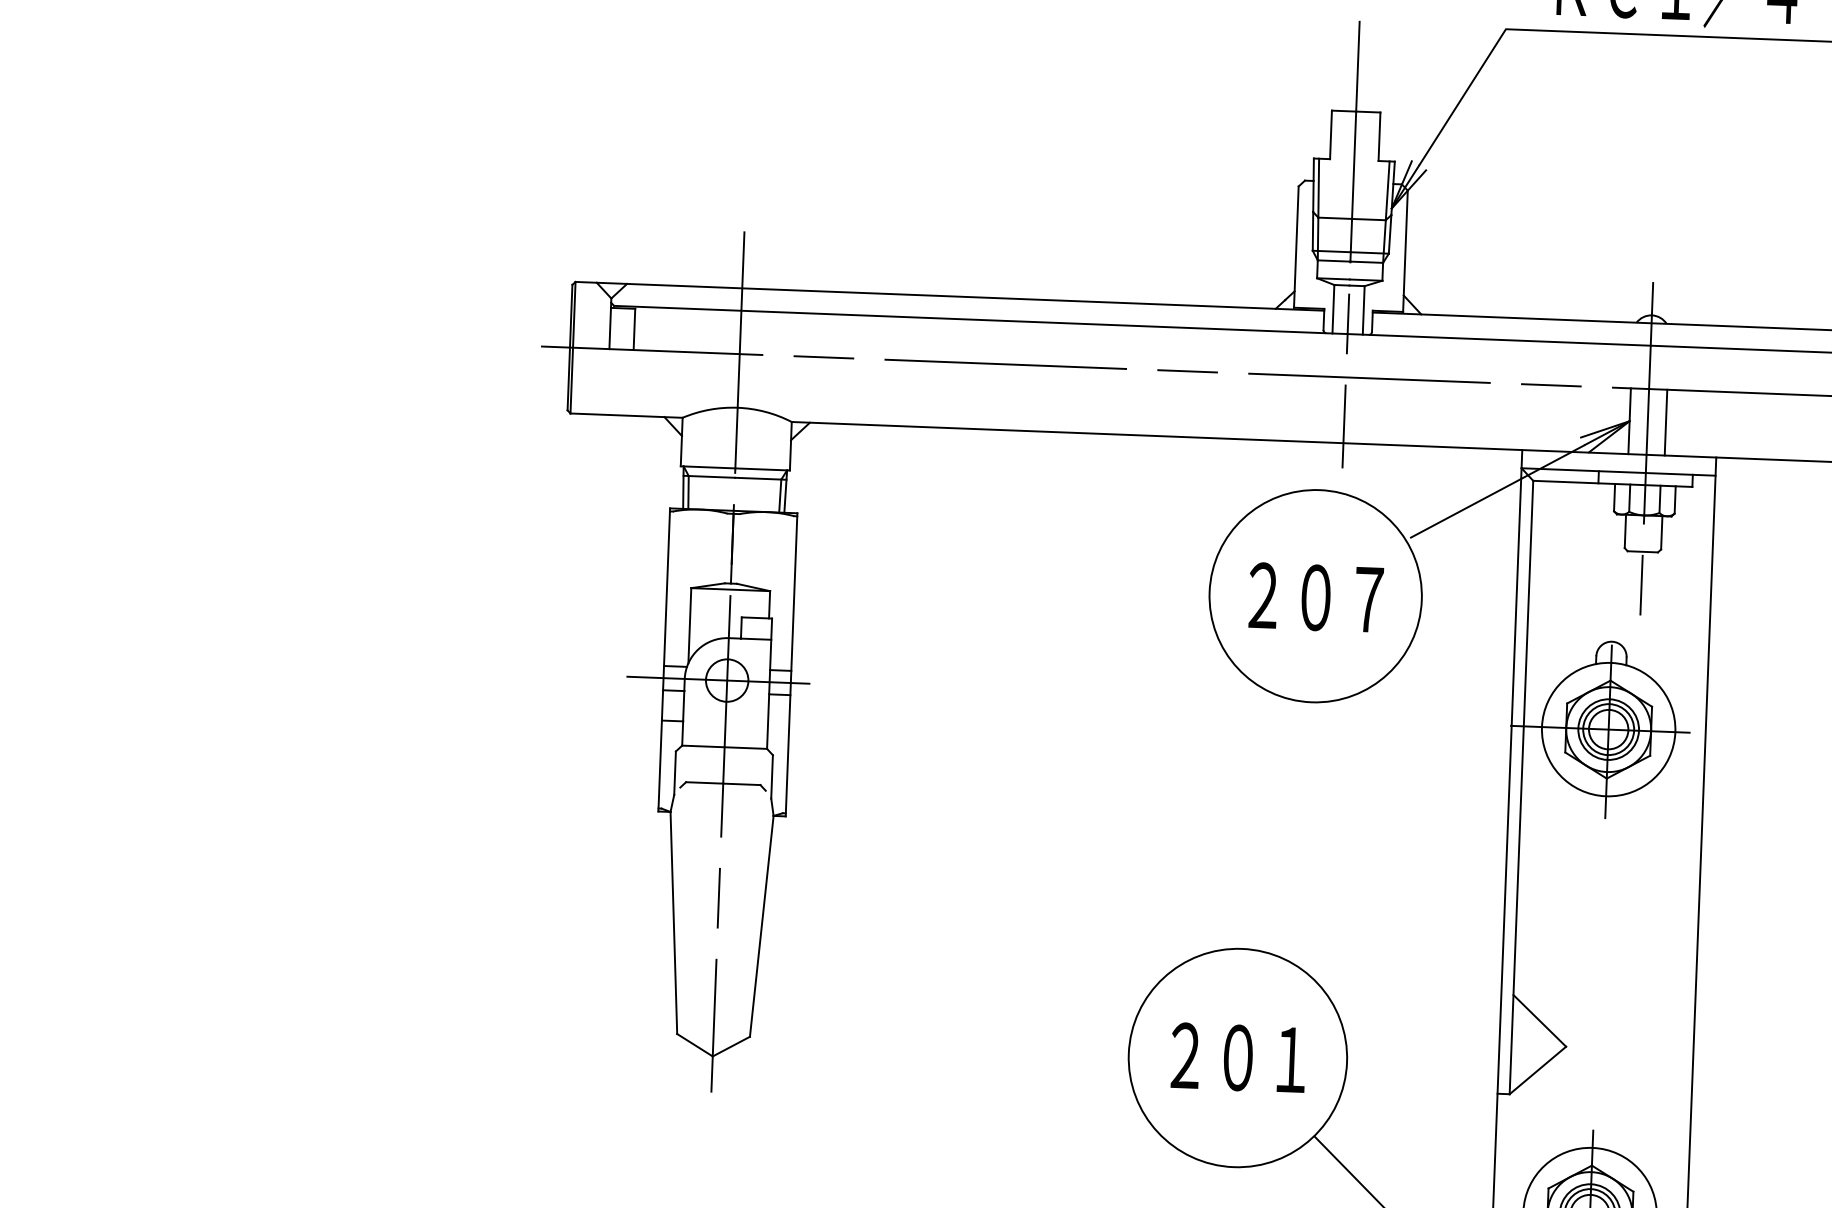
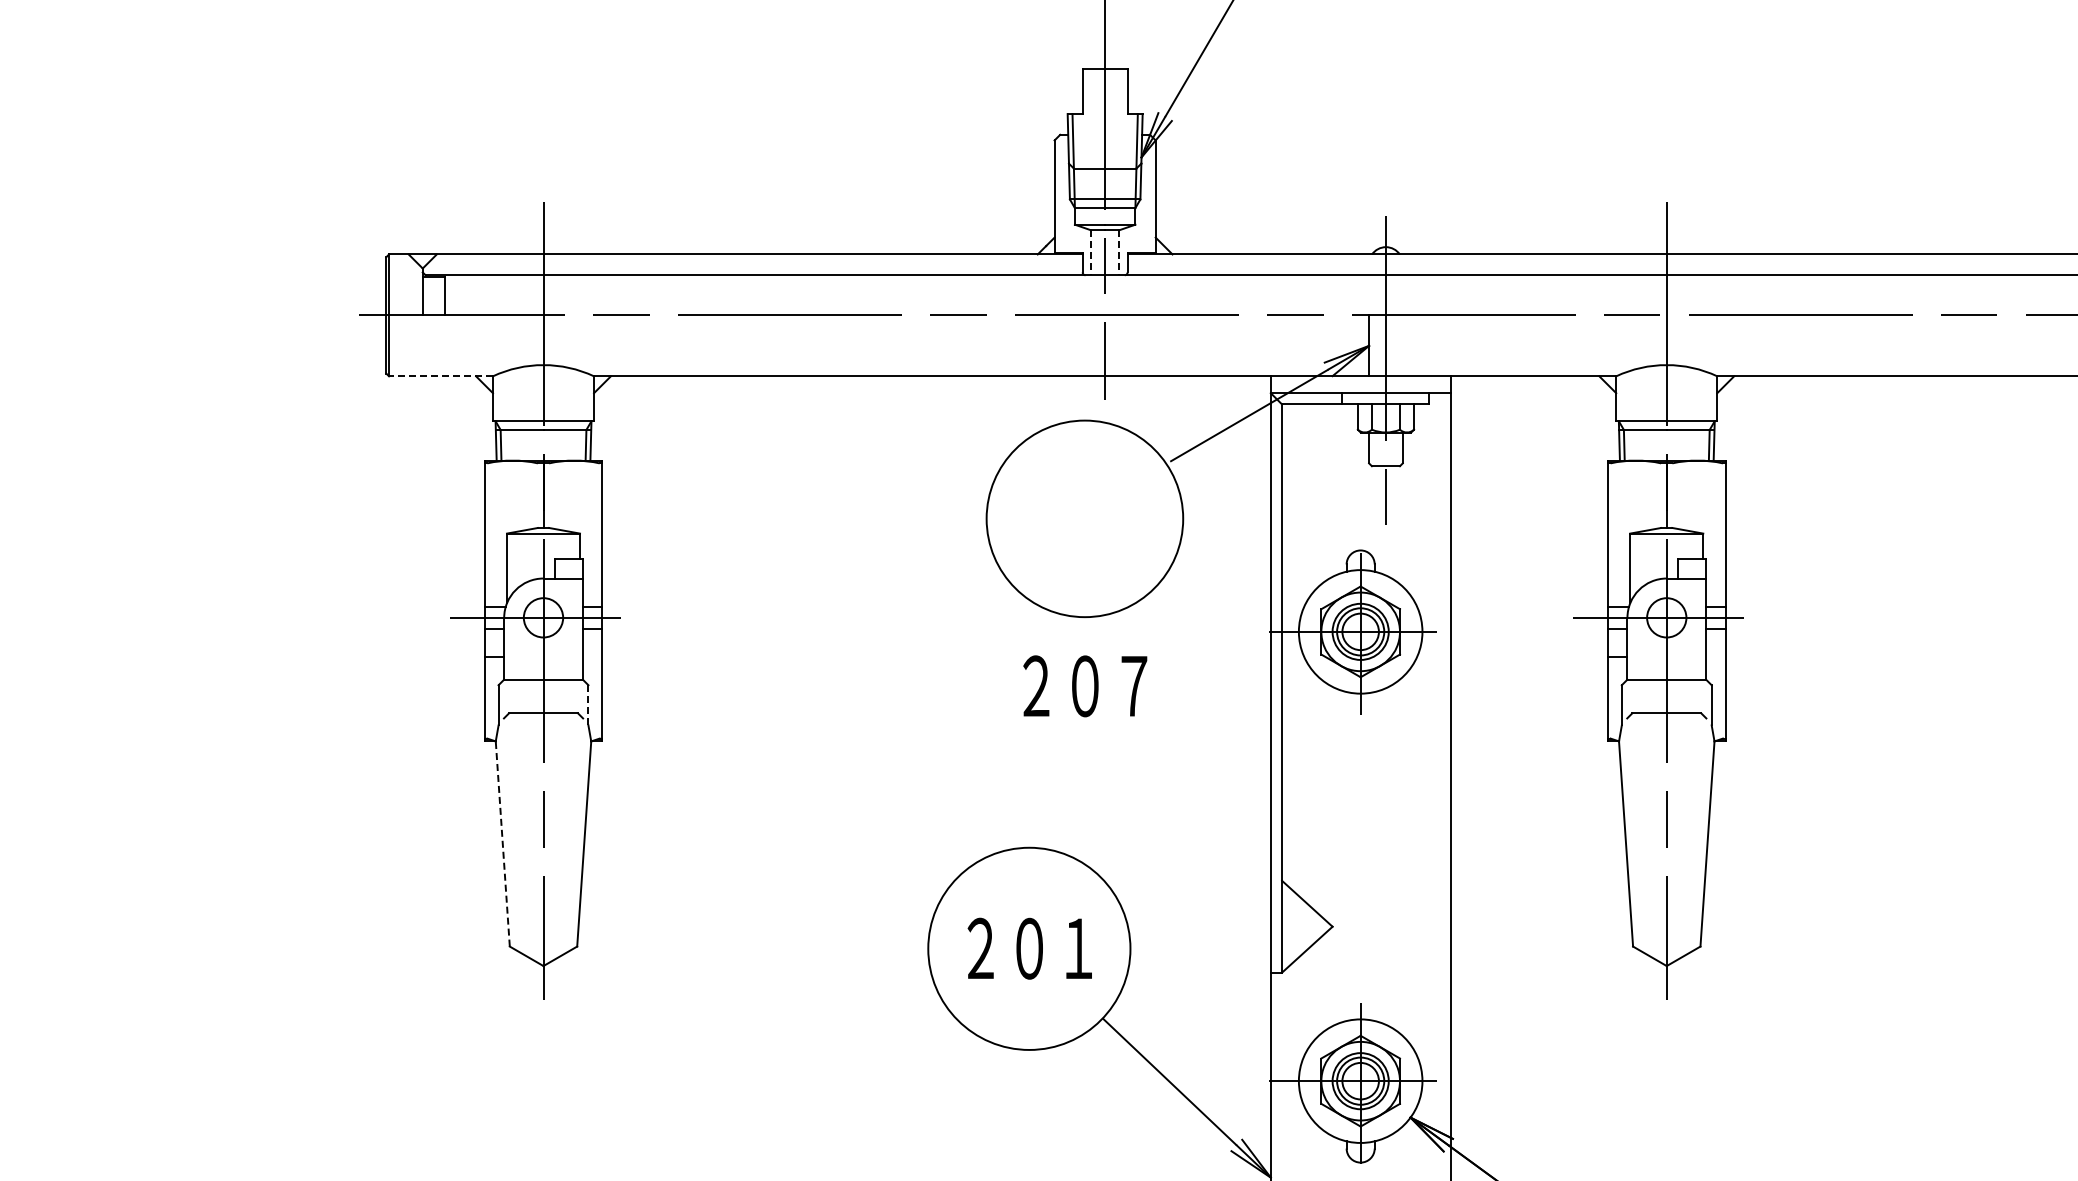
line: (1333, 310) -> (1091, 253), solid -> dashed
line: (1364, 311) -> (1119, 253), solid -> dashed
line: (627, 415) -> (441, 376), solid -> dashed
line: (1665, 422) -> (1402, 345), removed
text: (1316, 597) -> (1085, 686), moved
line: (772, 777) -> (588, 705), solid -> dashed
line: (673, 922) -> (502, 843), solid -> dashed

